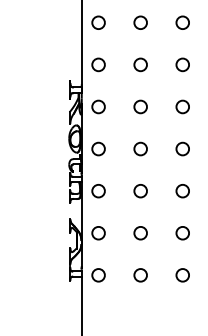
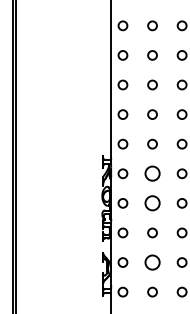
circle: (140, 106) -> (152, 173), size x1.6
circle: (140, 149) -> (152, 203), size x1.6
circle: (140, 233) -> (152, 262), size x1.6

